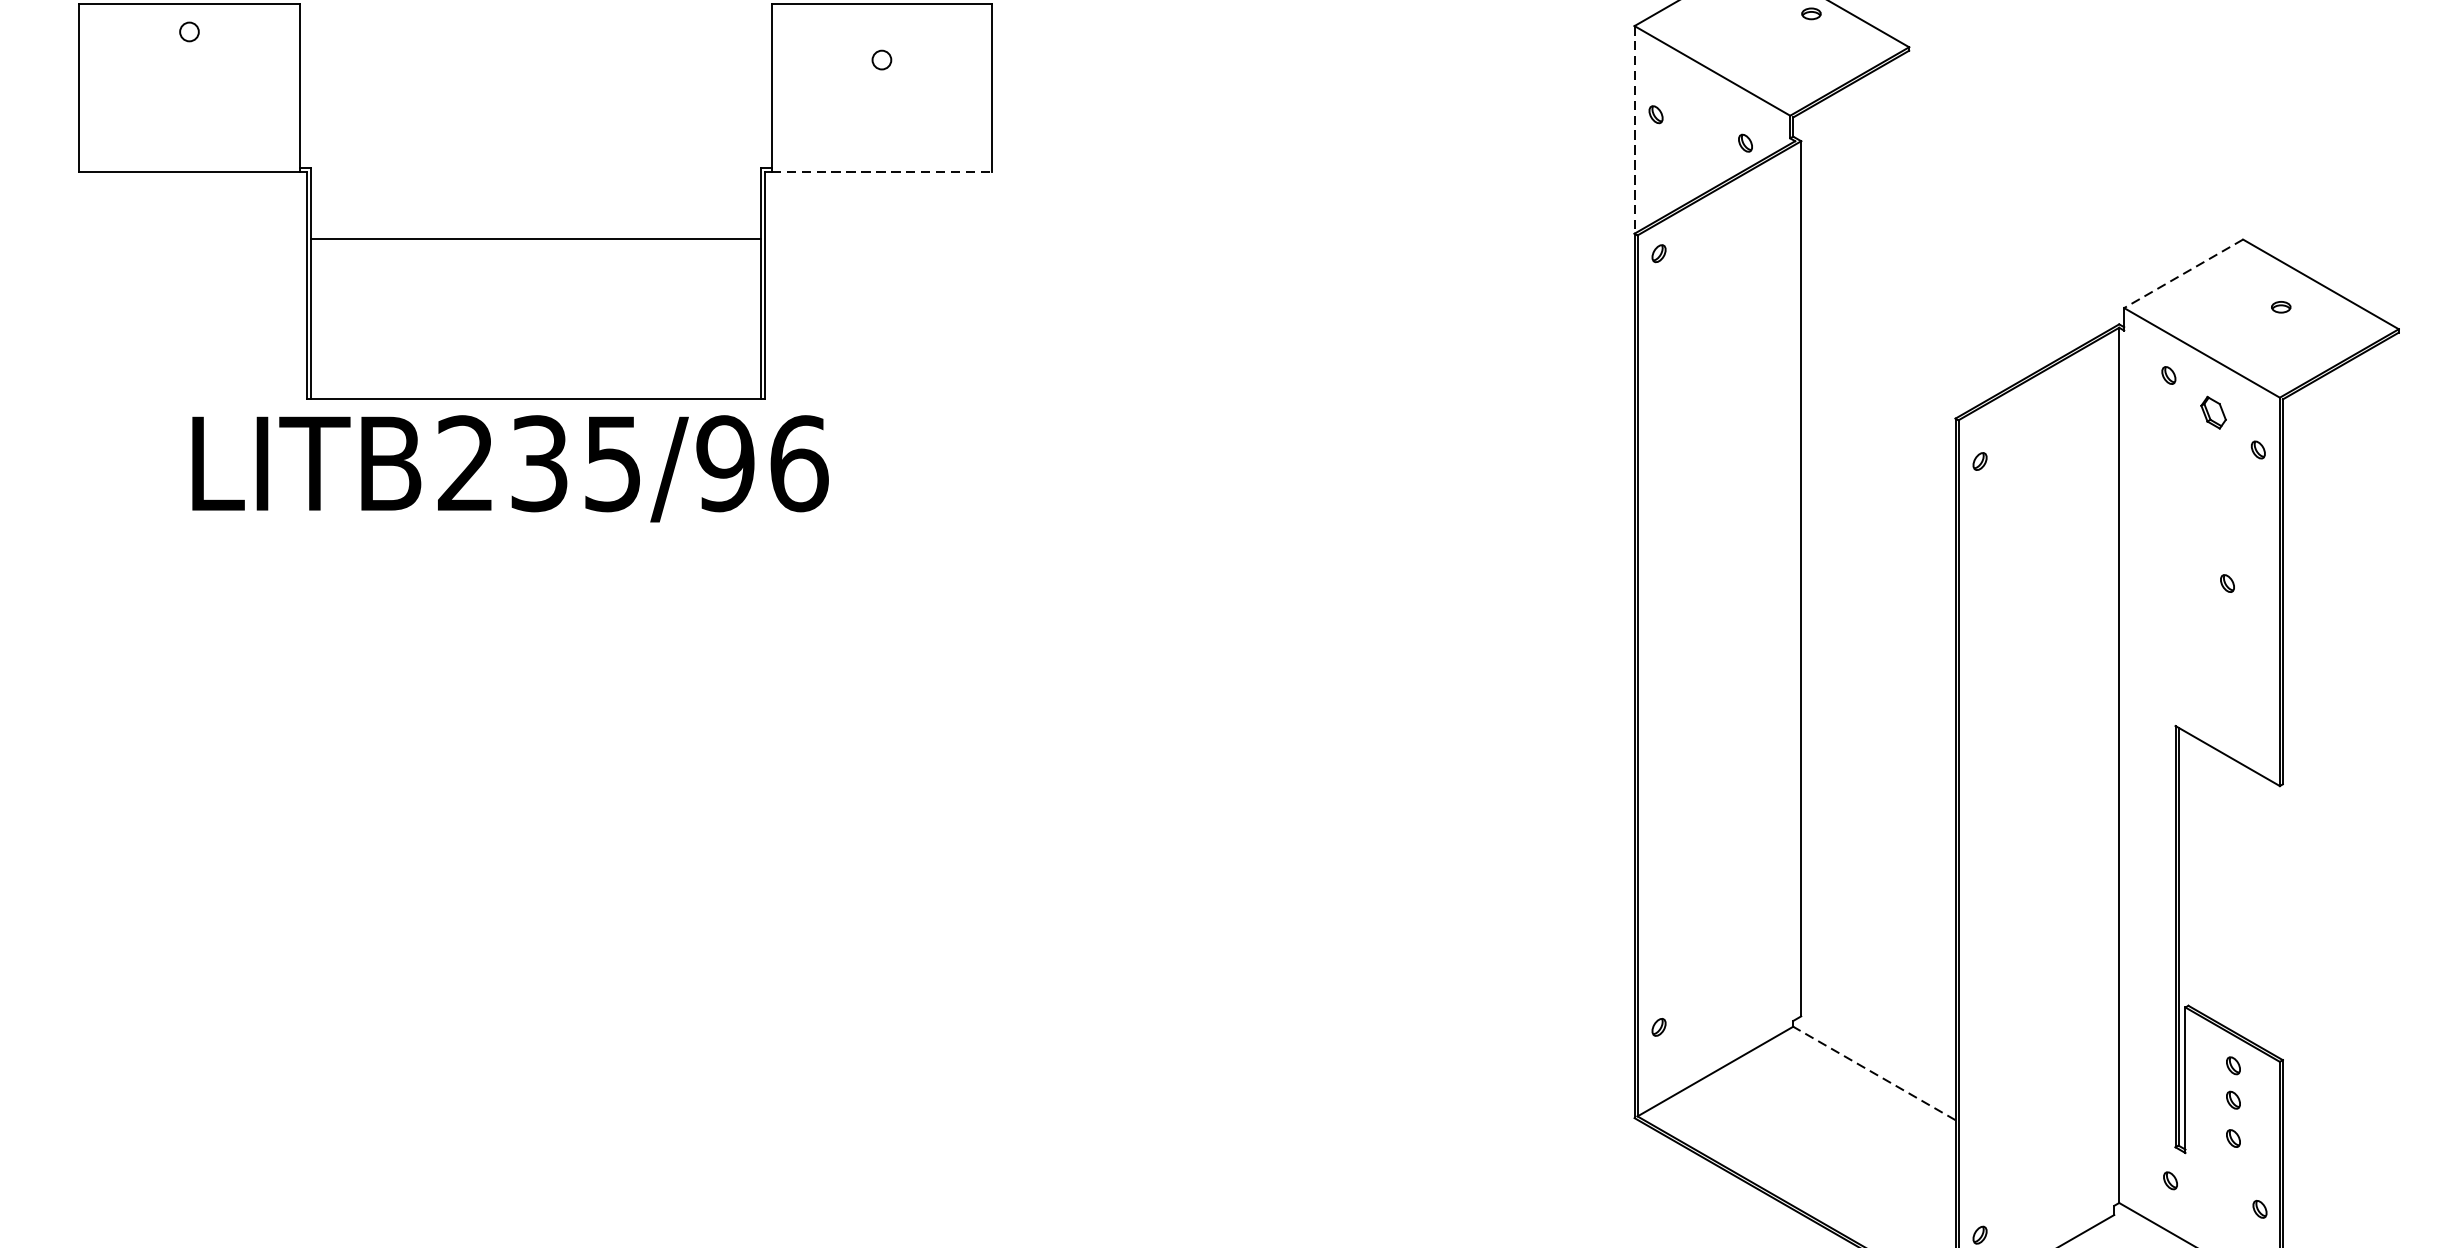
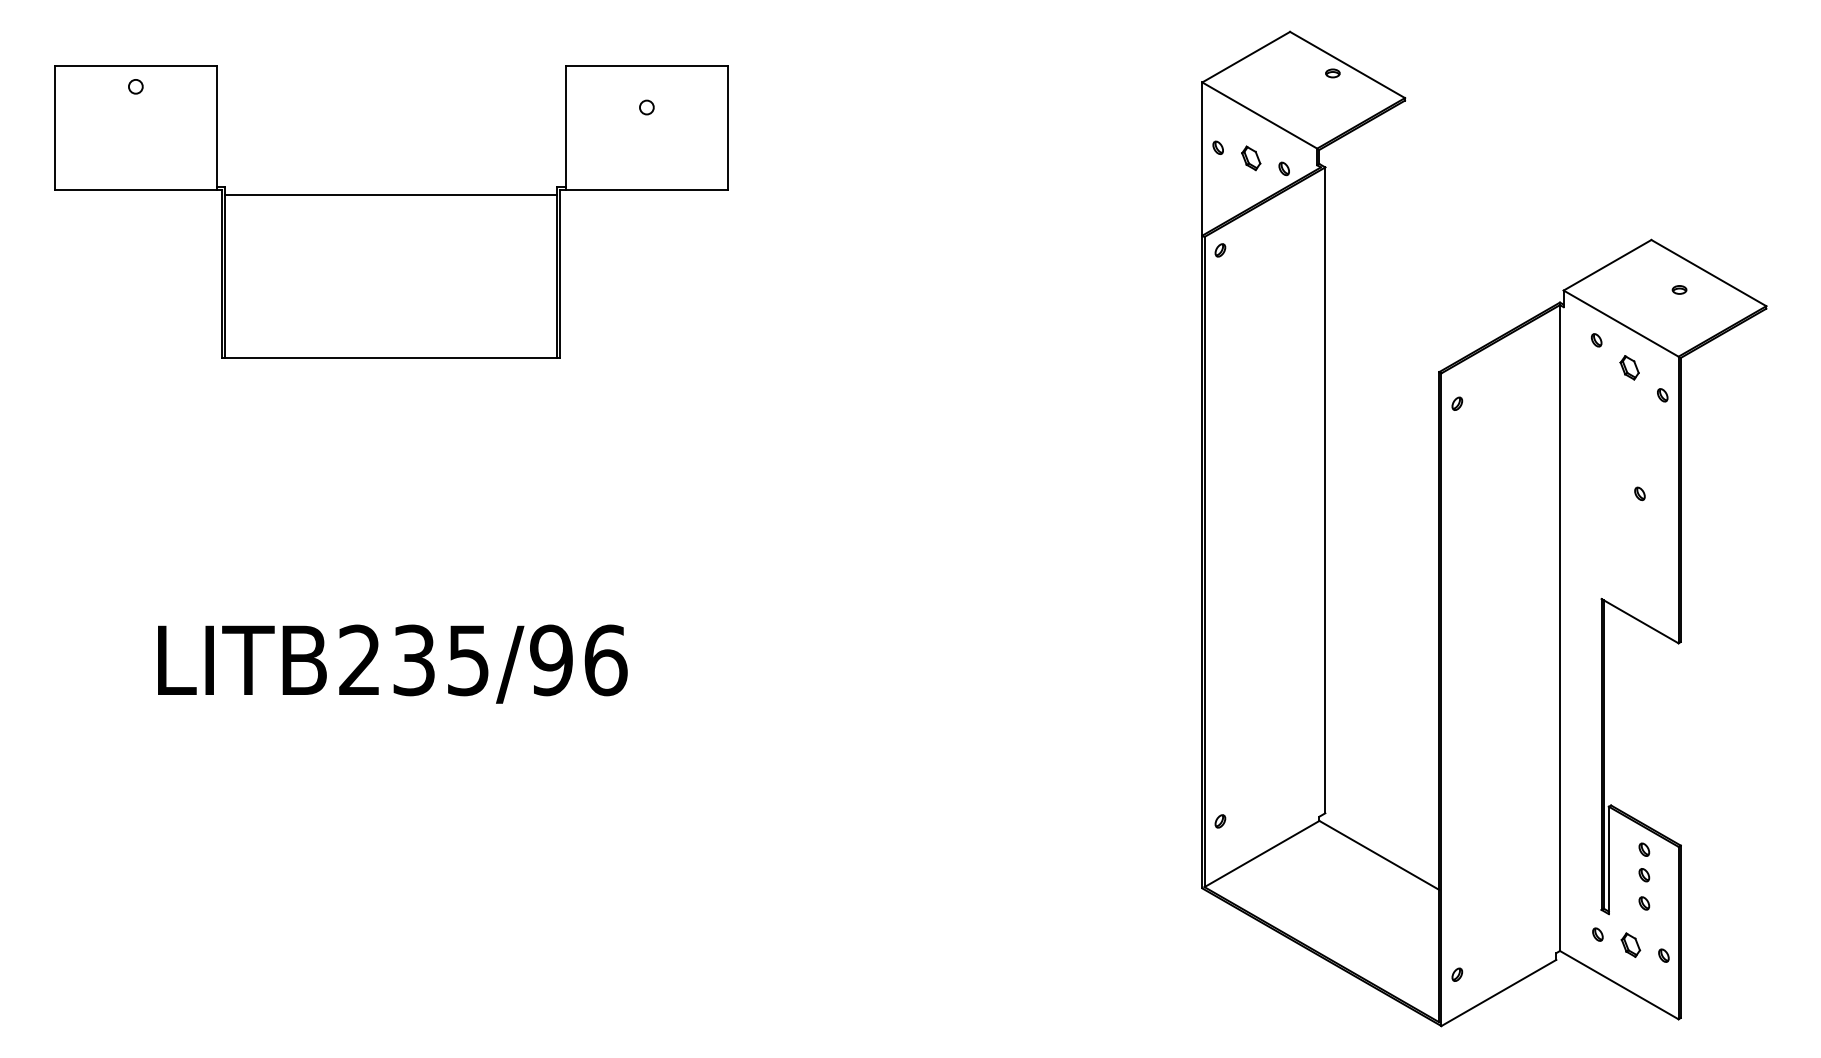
part: (1701, 129) -> (1251, 158), added
line: (1634, 130) -> (1202, 159), dashed -> solid
line: (882, 172) -> (647, 190), dashed -> solid
line: (535, 238) -> (391, 195), moved
line: (2183, 274) -> (1607, 265), dashed -> solid
text: (510, 467) -> (392, 663), moved
line: (1873, 1073) -> (1378, 855), dashed -> solid
part: (2214, 1194) -> (1630, 944), added

